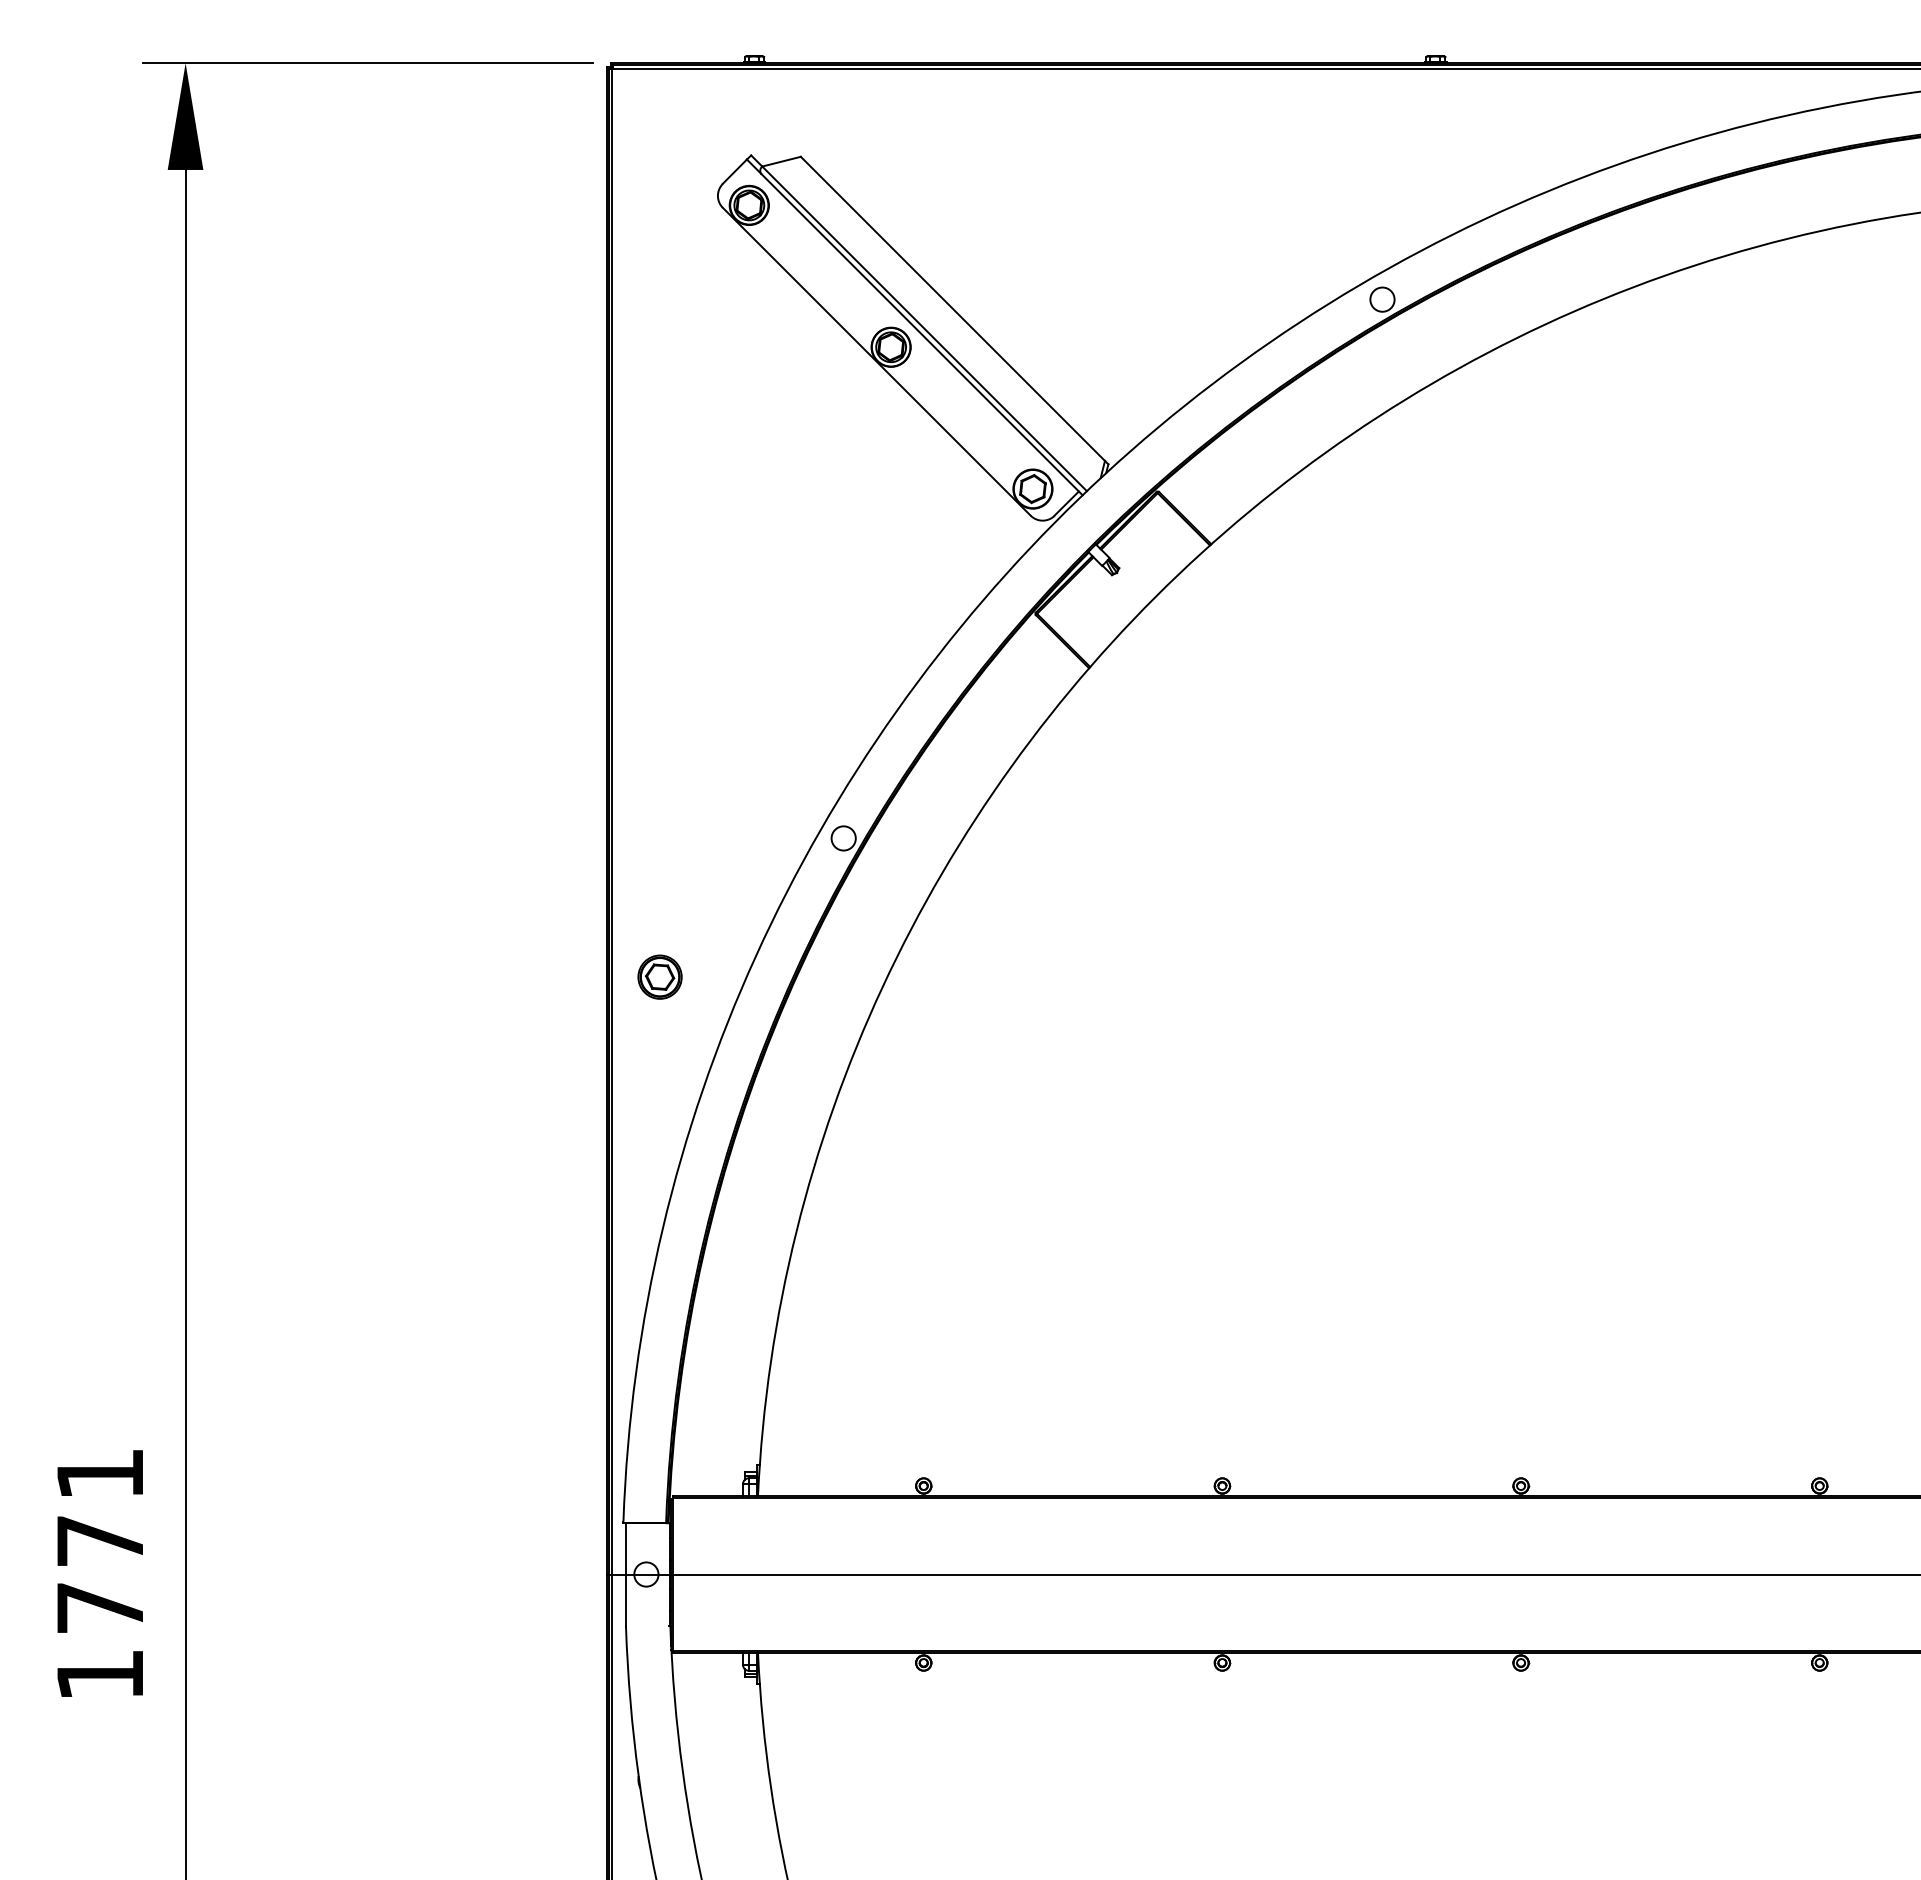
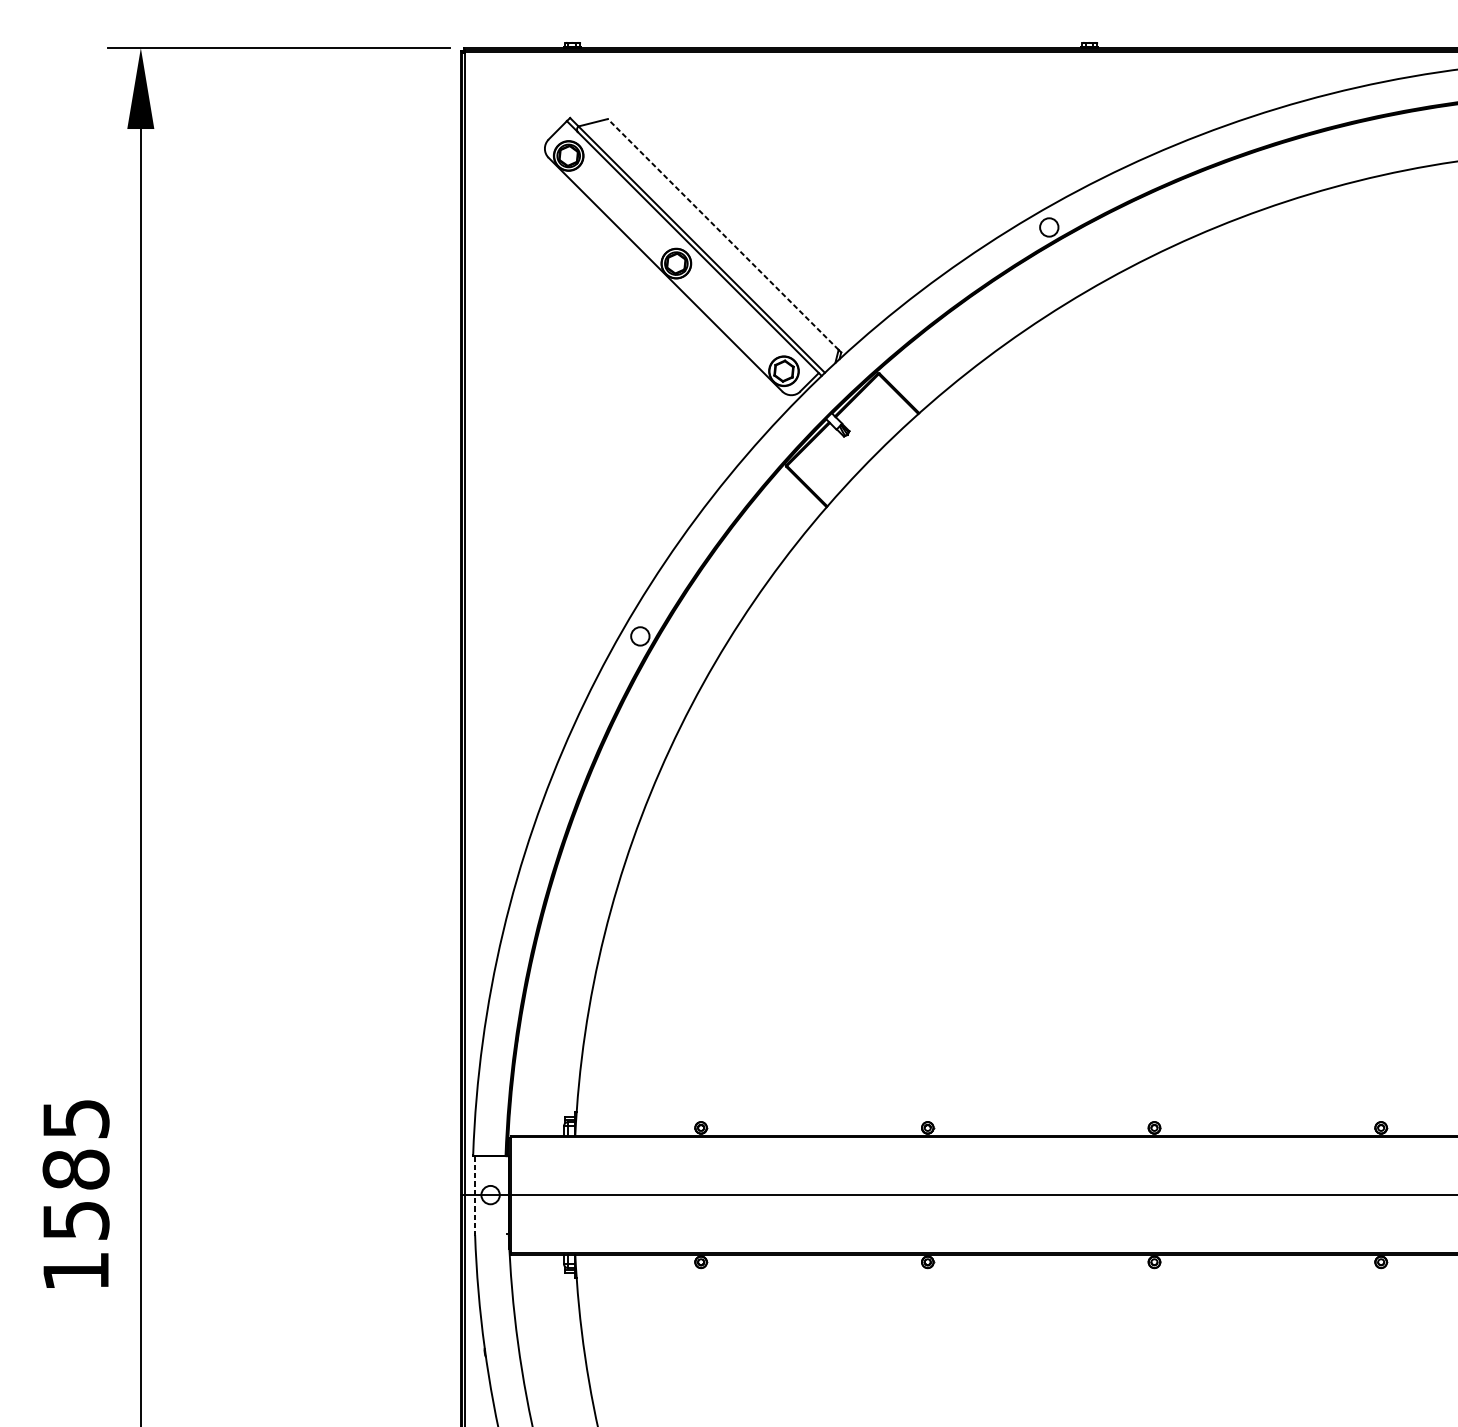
line: (952, 308) -> (722, 234), solid -> dashed
part: (659, 976) -> (500, 741), removed
text: (100, 1541) -> (76, 1170), 1771 -> 1585
line: (625, 1575) -> (474, 1195), solid -> dashed

